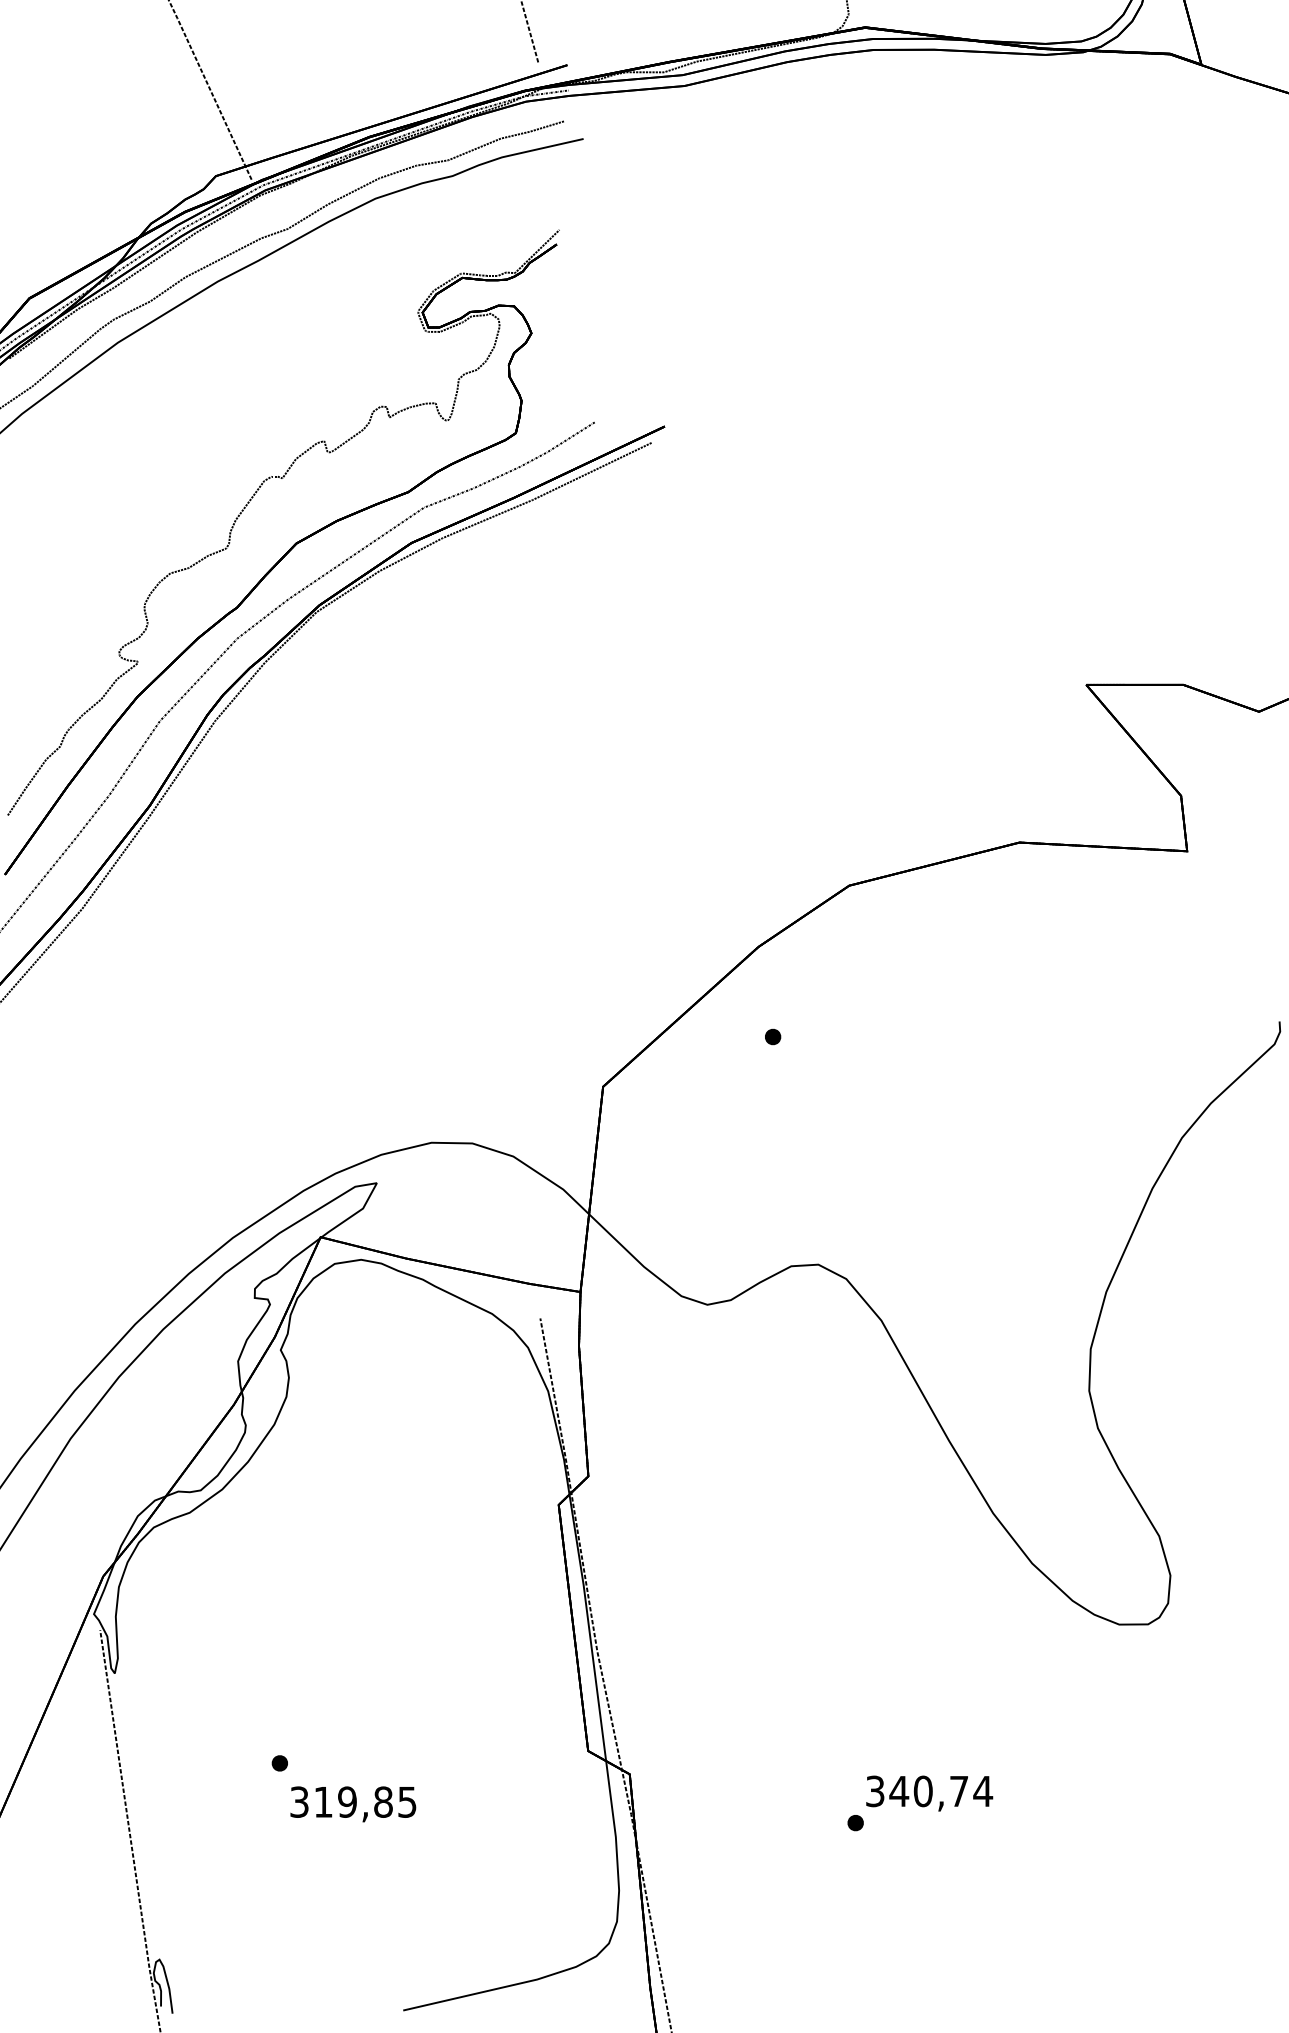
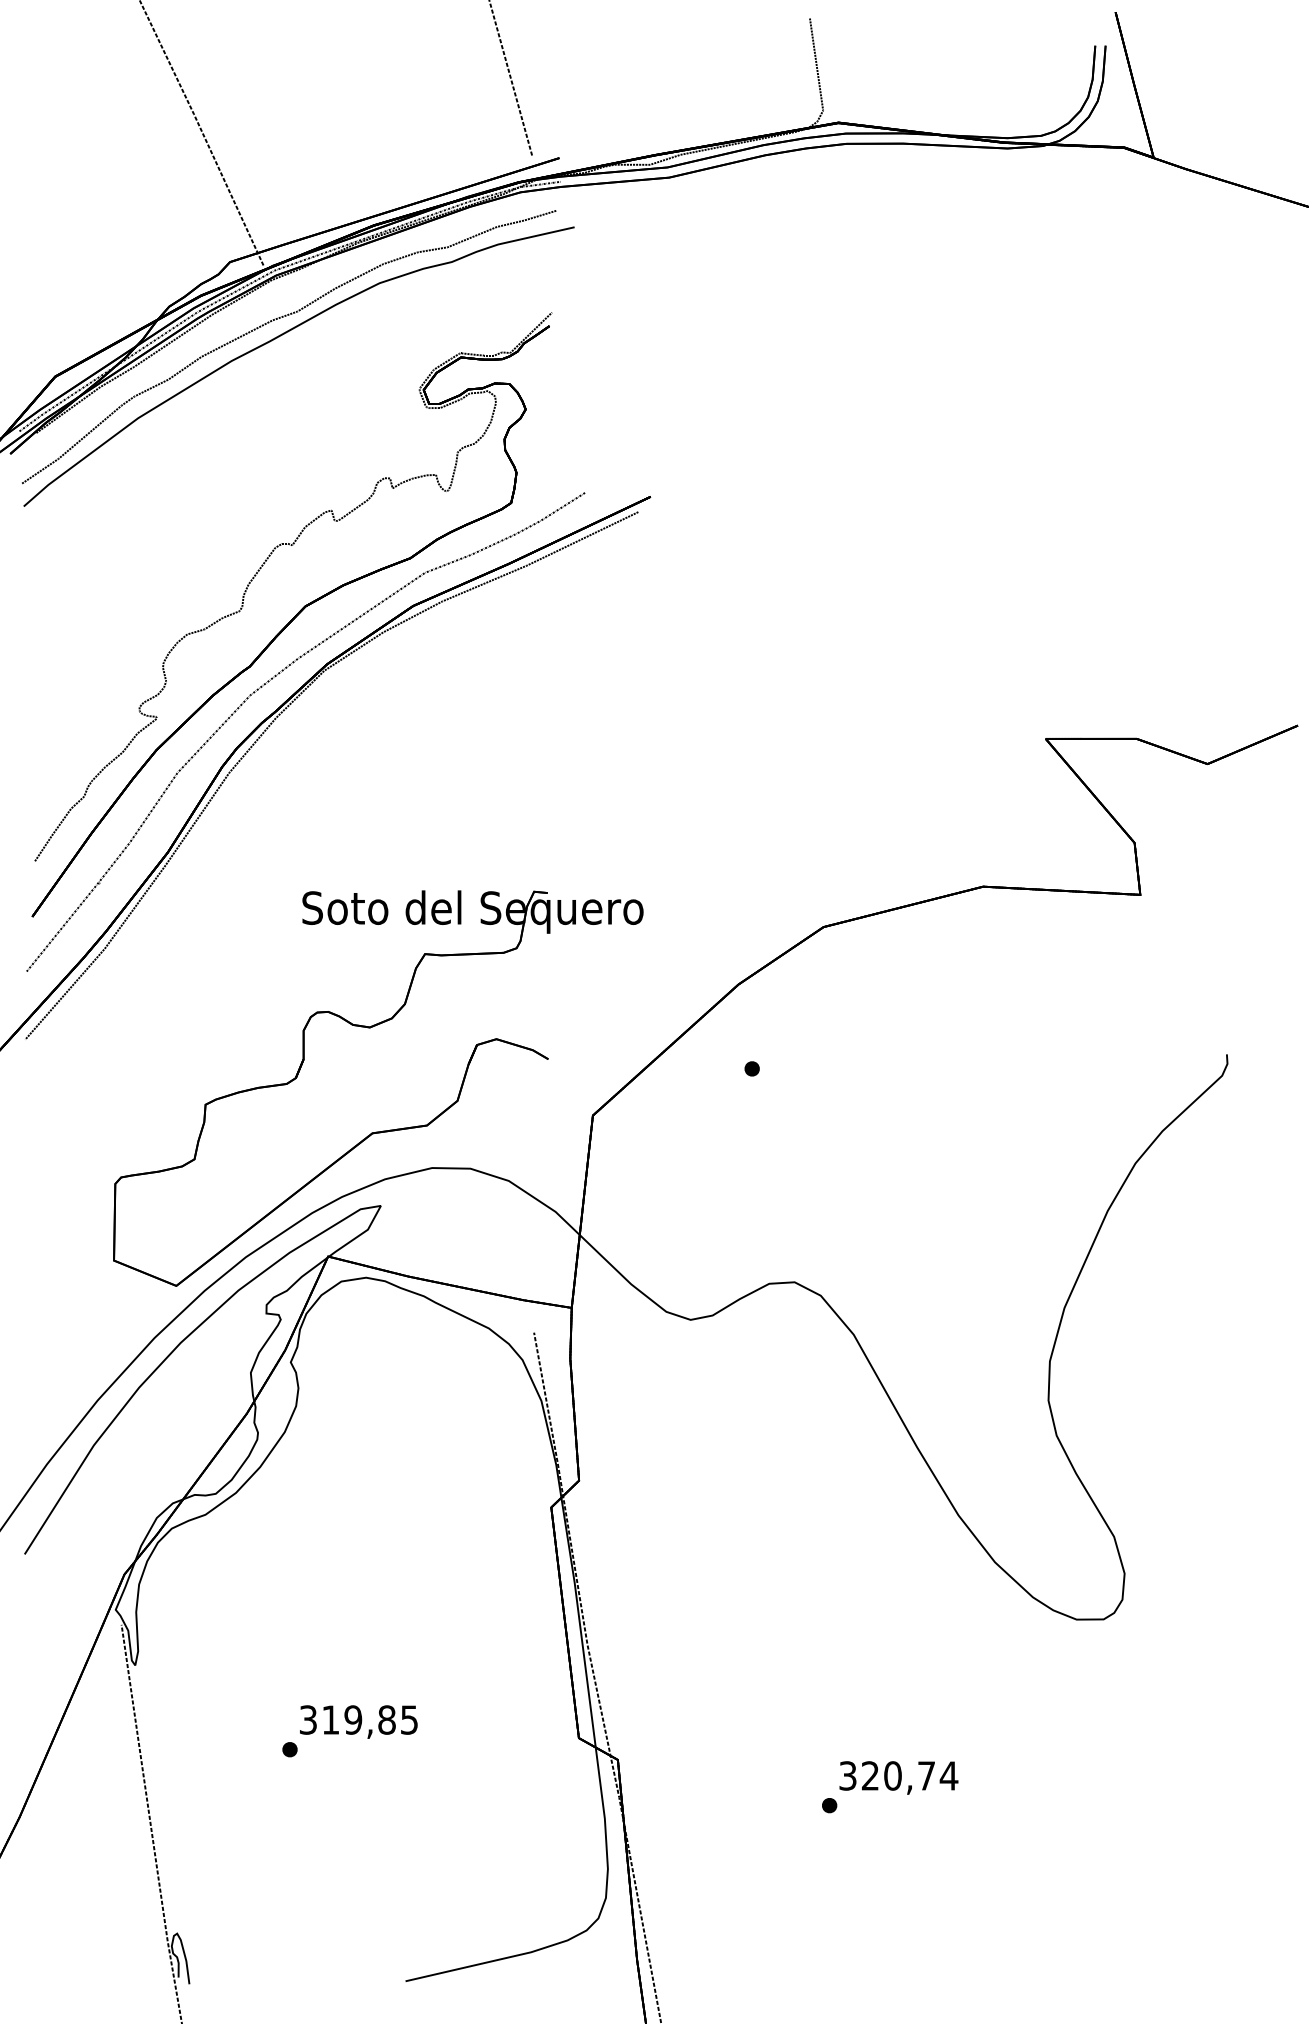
part: (379, 1102) -> (383, 1130), added
text: (899, 1790) -> (870, 1775), 340,74 -> 320,74
text: (352, 1803) -> (358, 1721), moved

